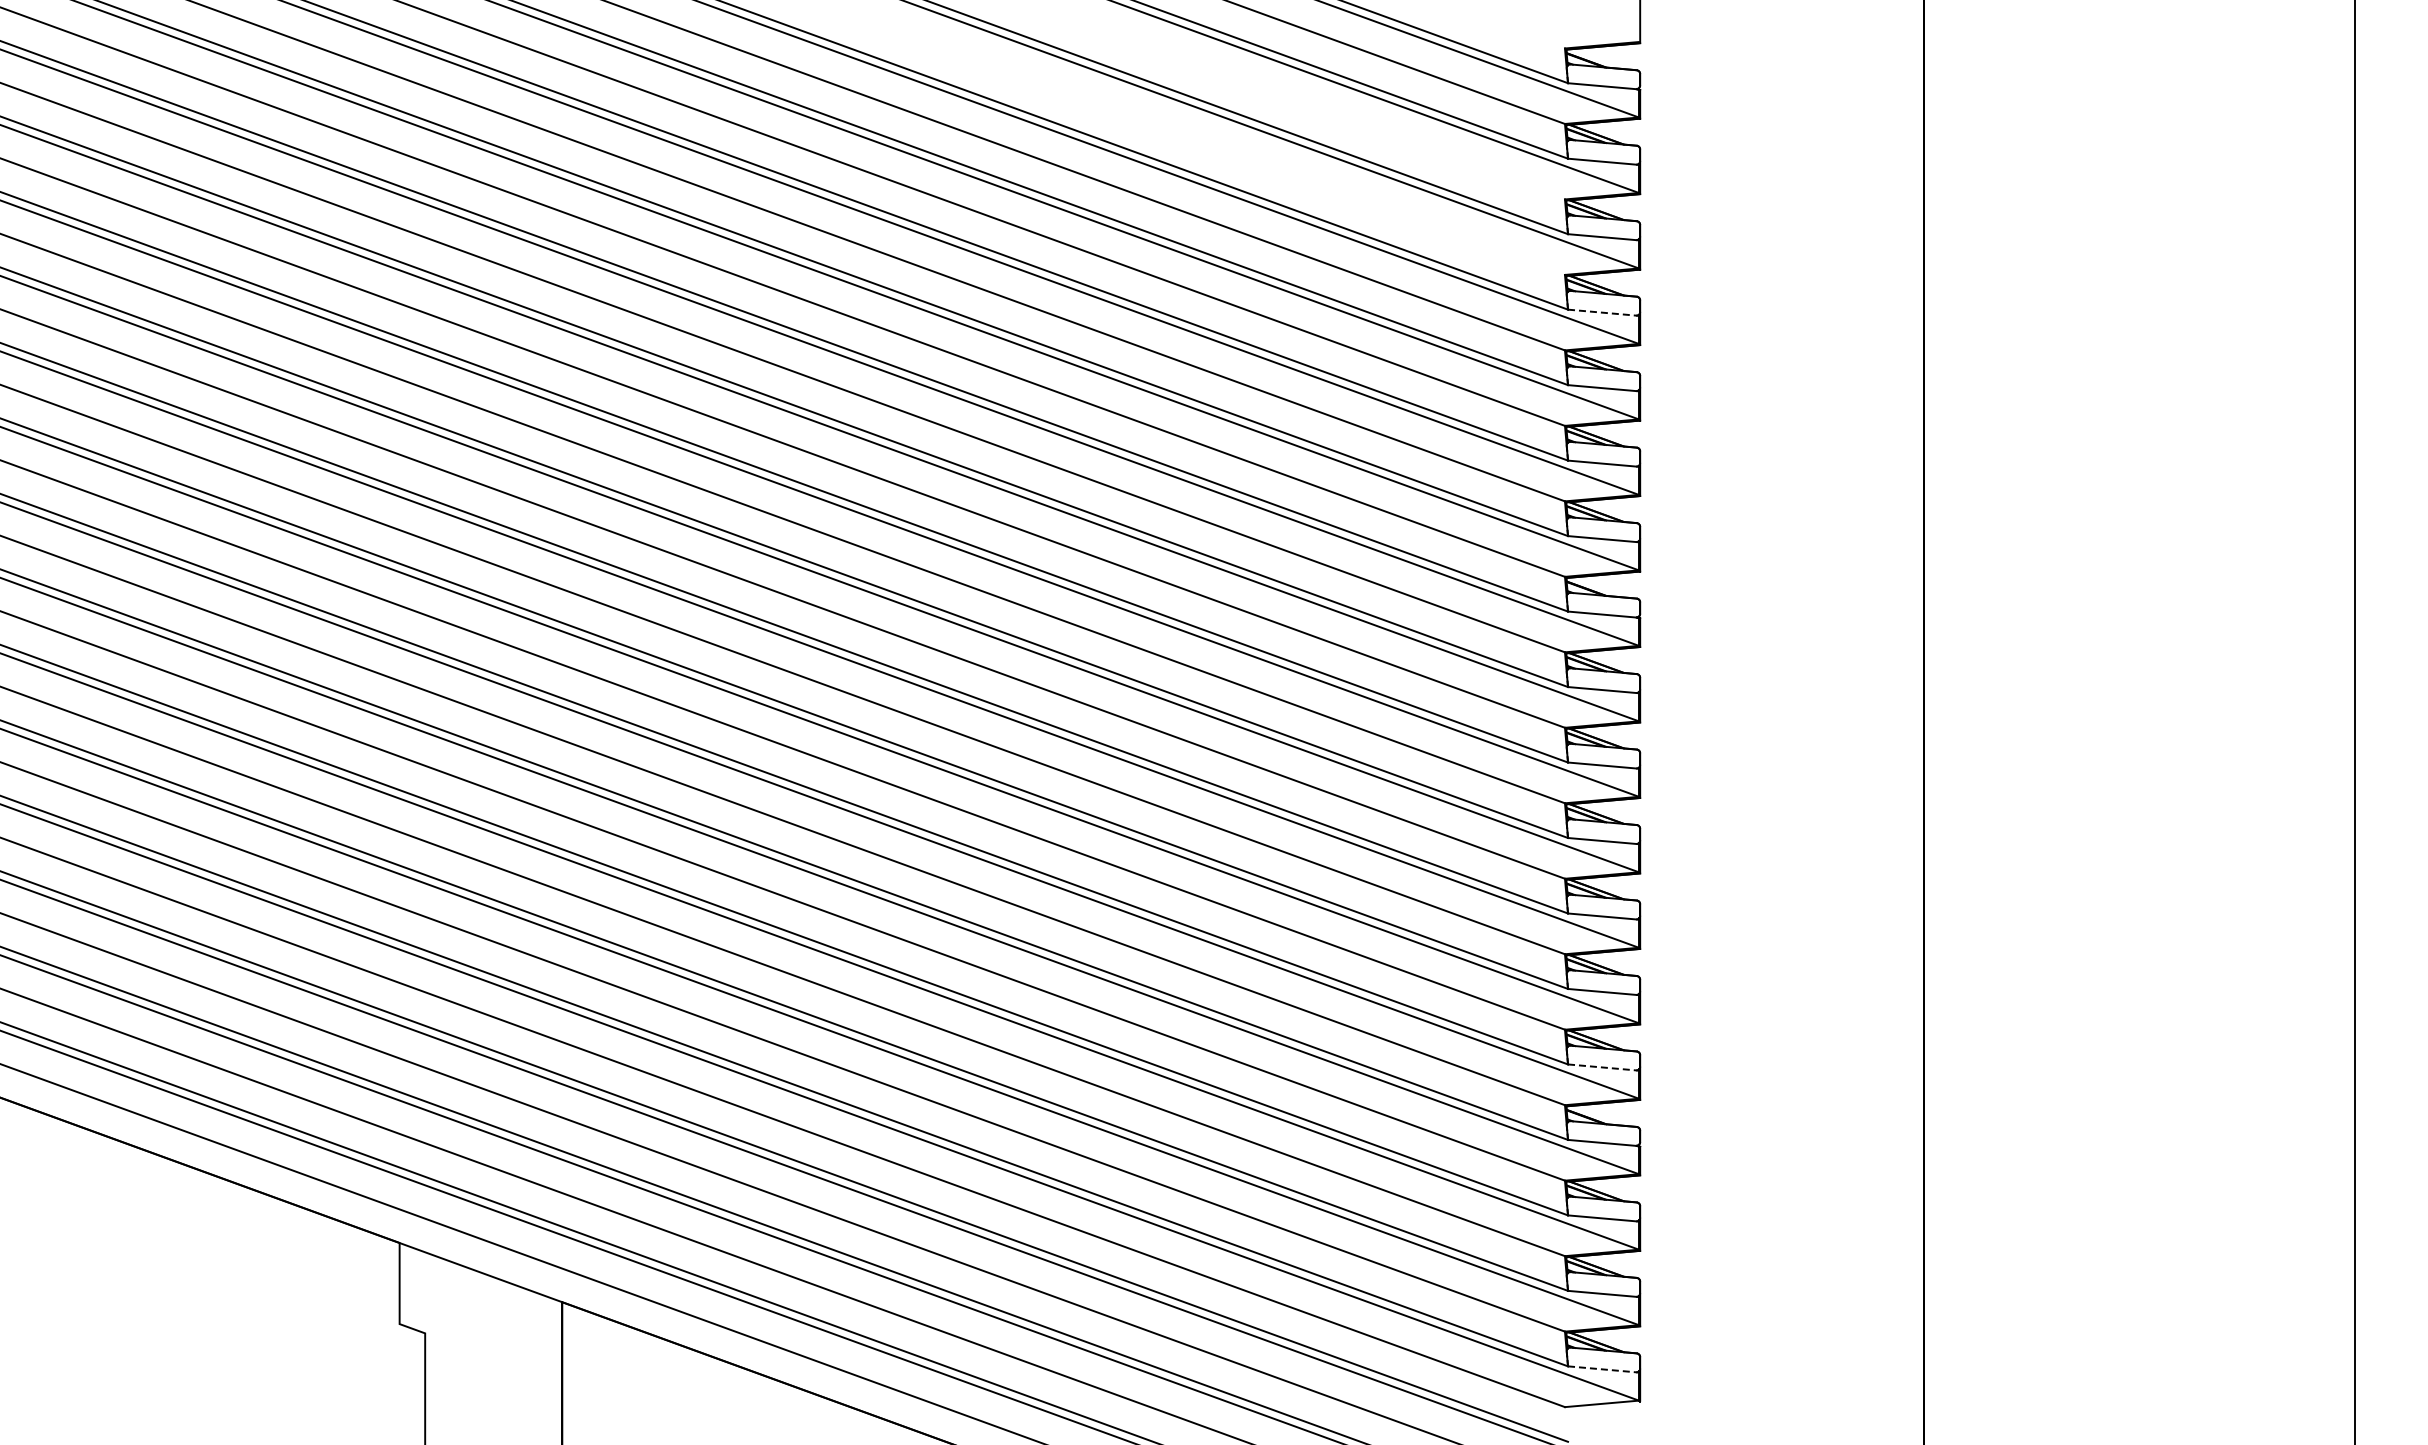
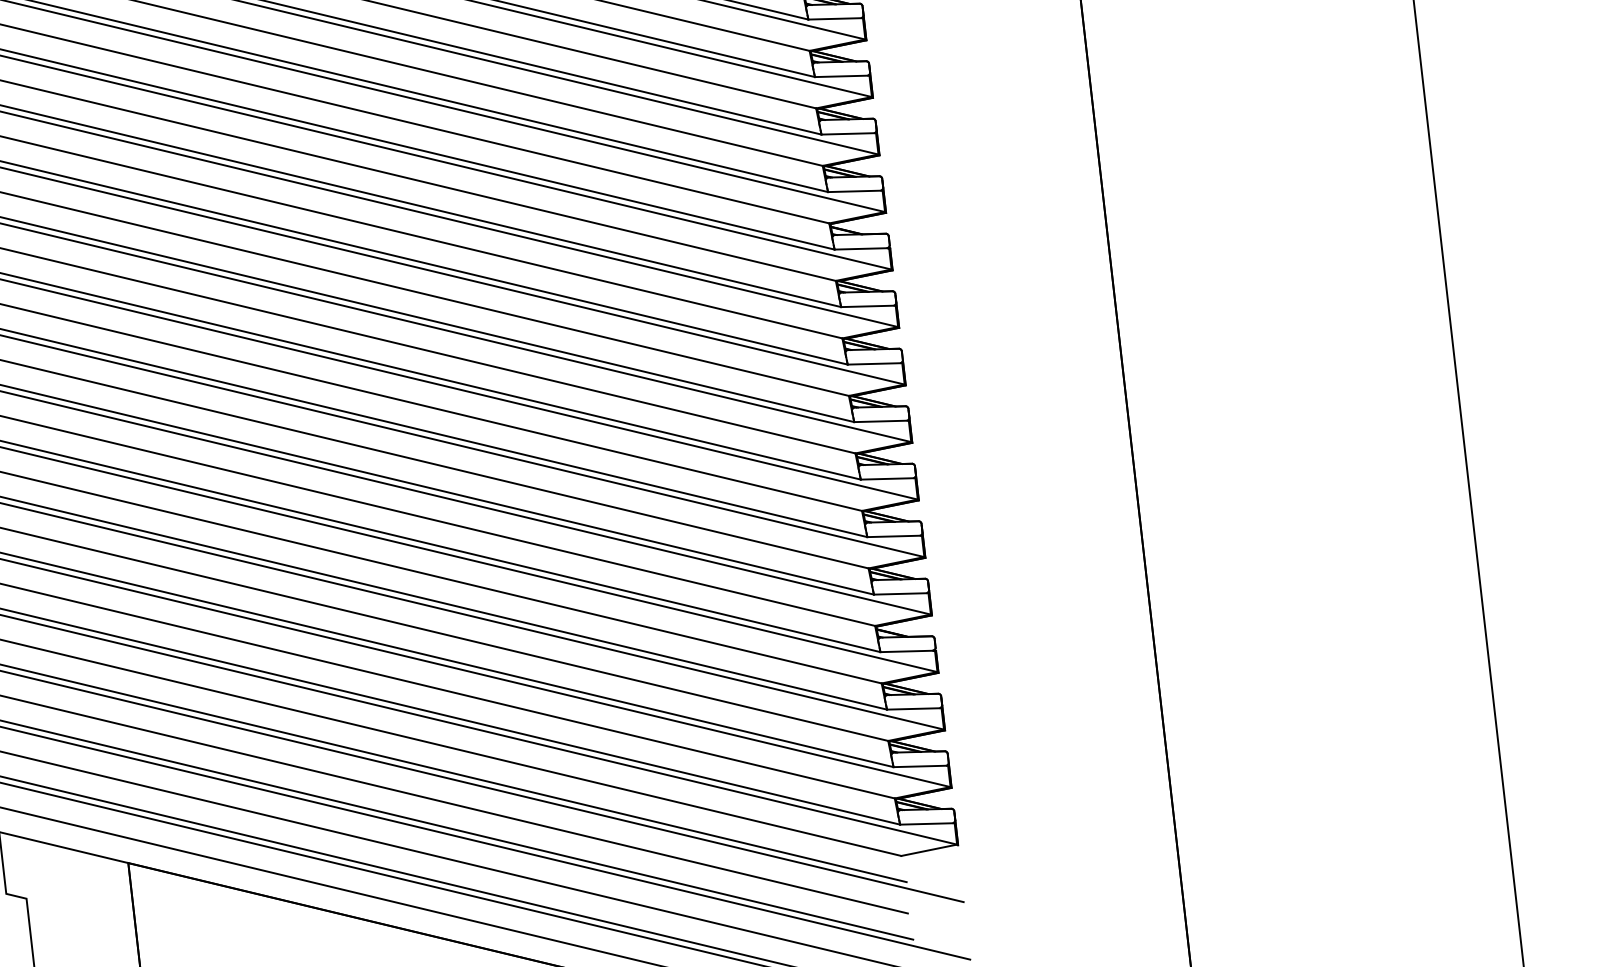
line: (1603, 312) -> (835, 18), dashed -> solid
line: (1603, 1067) -> (901, 593), dashed -> solid
line: (1603, 1369) -> (927, 823), dashed -> solid

